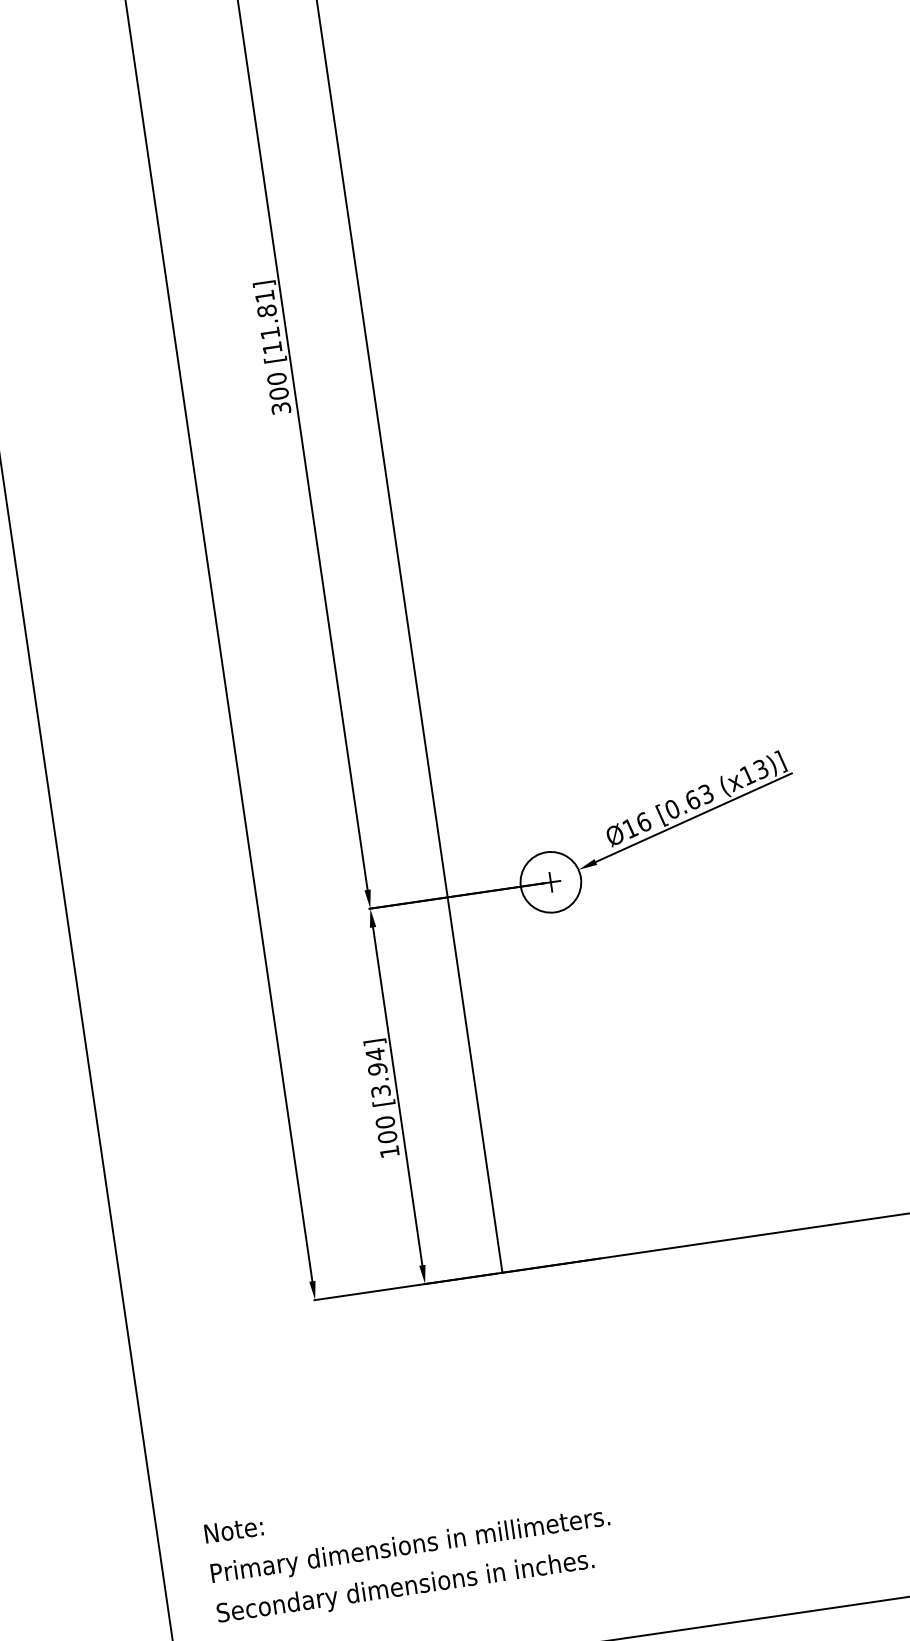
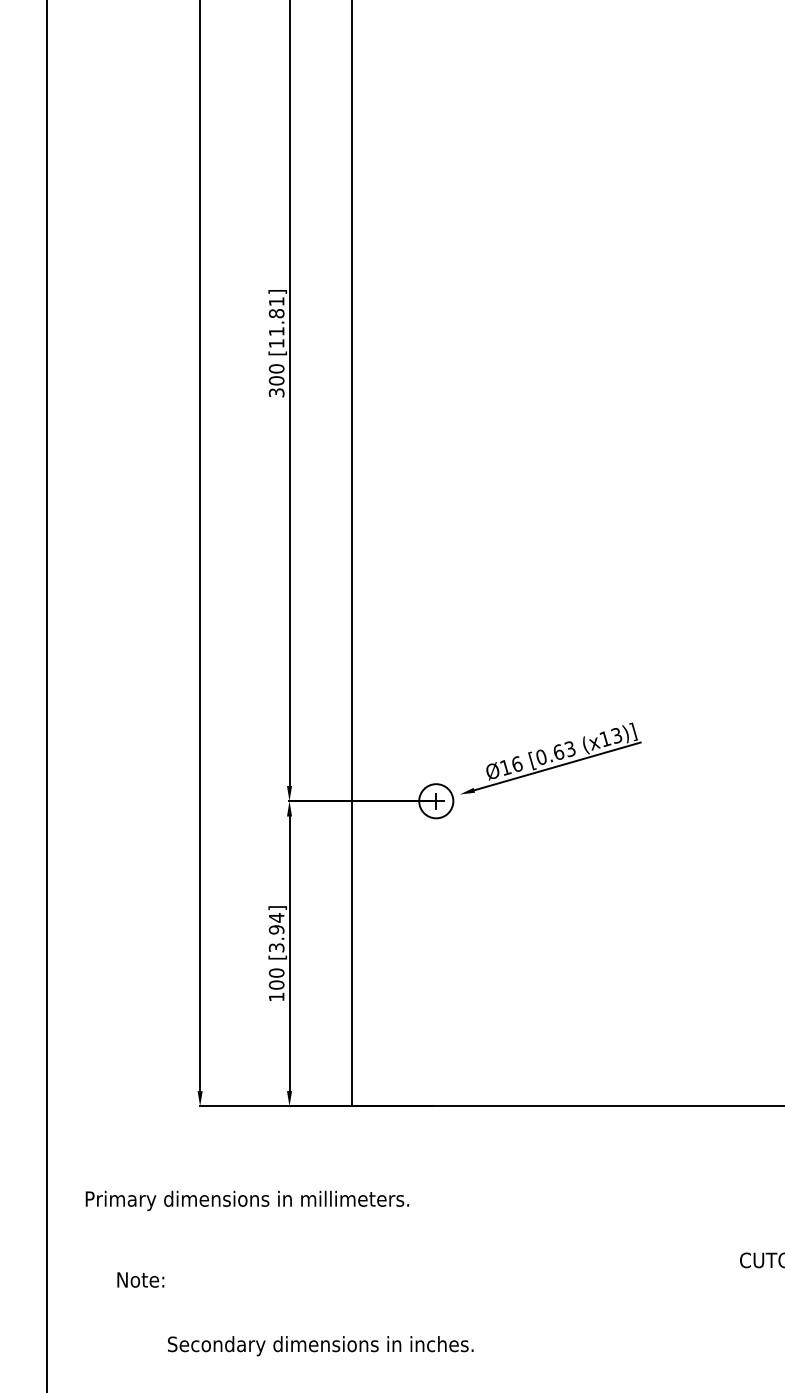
circle: (549, 881) -> (435, 800), size x0.7
text: (233, 1529) -> (140, 1279), moved
text: (410, 1546) -> (247, 1200), moved
text: (405, 1588) -> (320, 1346), moved

